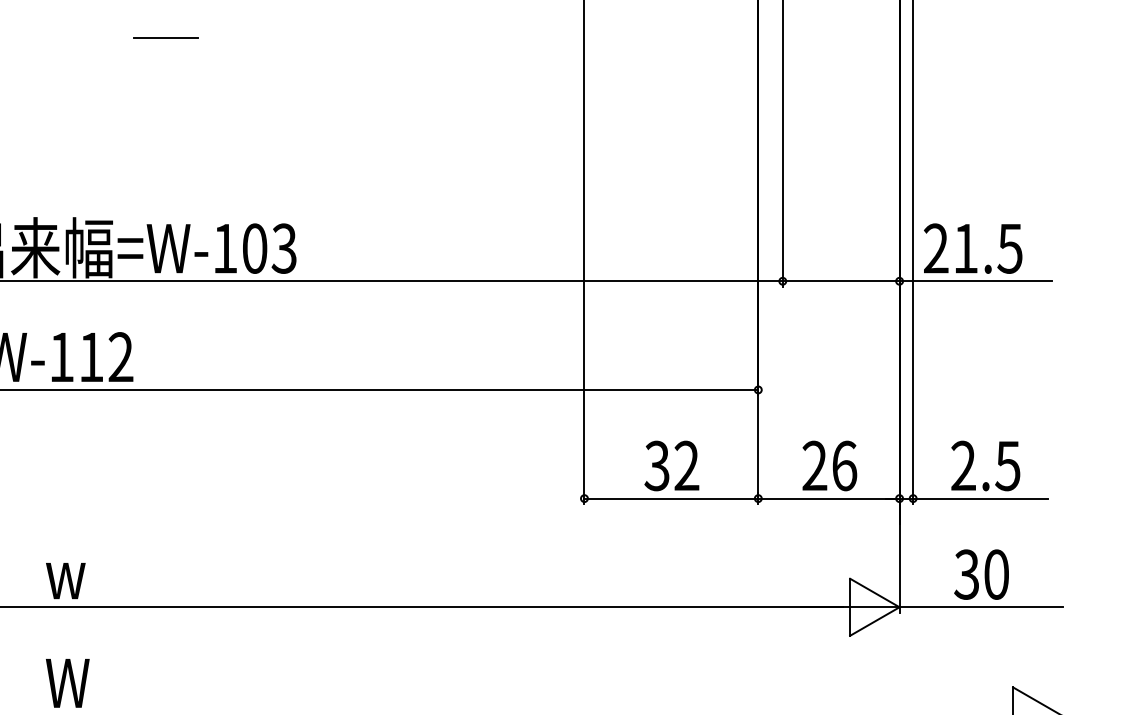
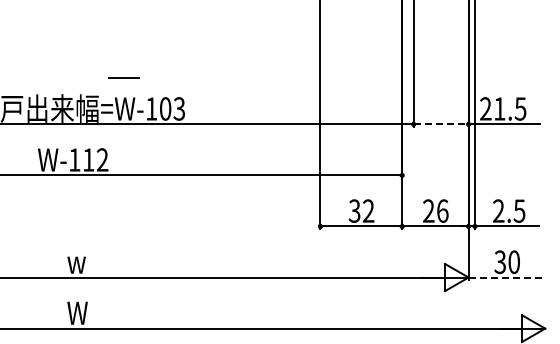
line: (165, 37) -> (123, 77), moved
line: (841, 281) -> (441, 124), solid -> dashed
line: (982, 607) -> (507, 277), solid -> dashed

